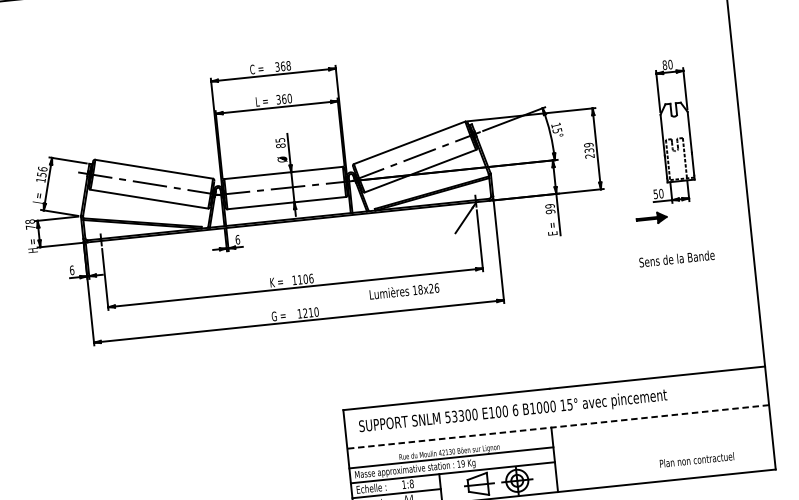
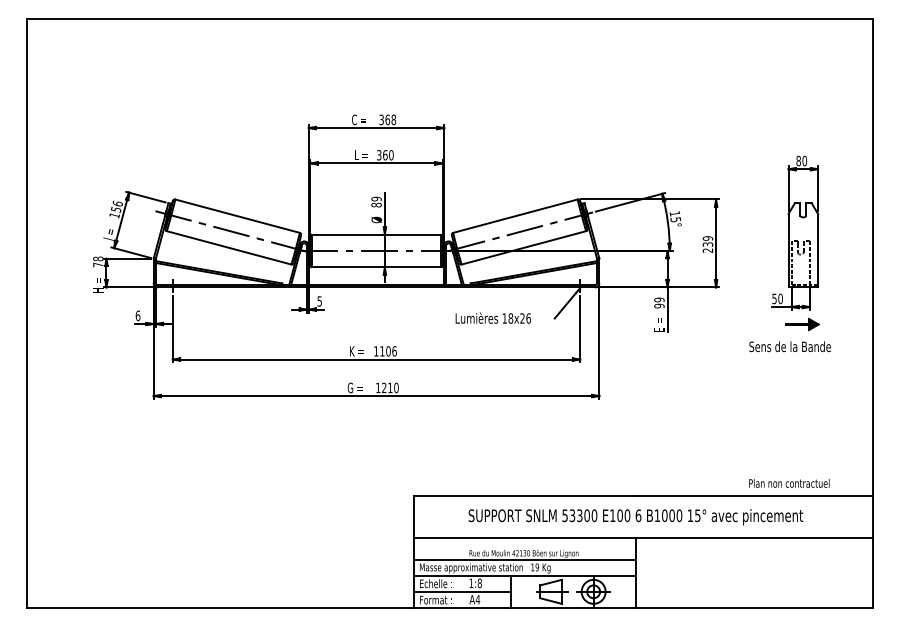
text: (280, 139) -> (376, 198), 85 -> 89
part: (651, 218) -> (802, 324), moved
text: (237, 239) -> (319, 301), 6 -> 5
text: (676, 258) -> (789, 346), moved
text: (403, 290) -> (492, 317), moved
text: (512, 412) -> (635, 517), moved
line: (558, 427) -> (643, 538), dashed -> solid
text: (697, 460) -> (789, 483), moved

